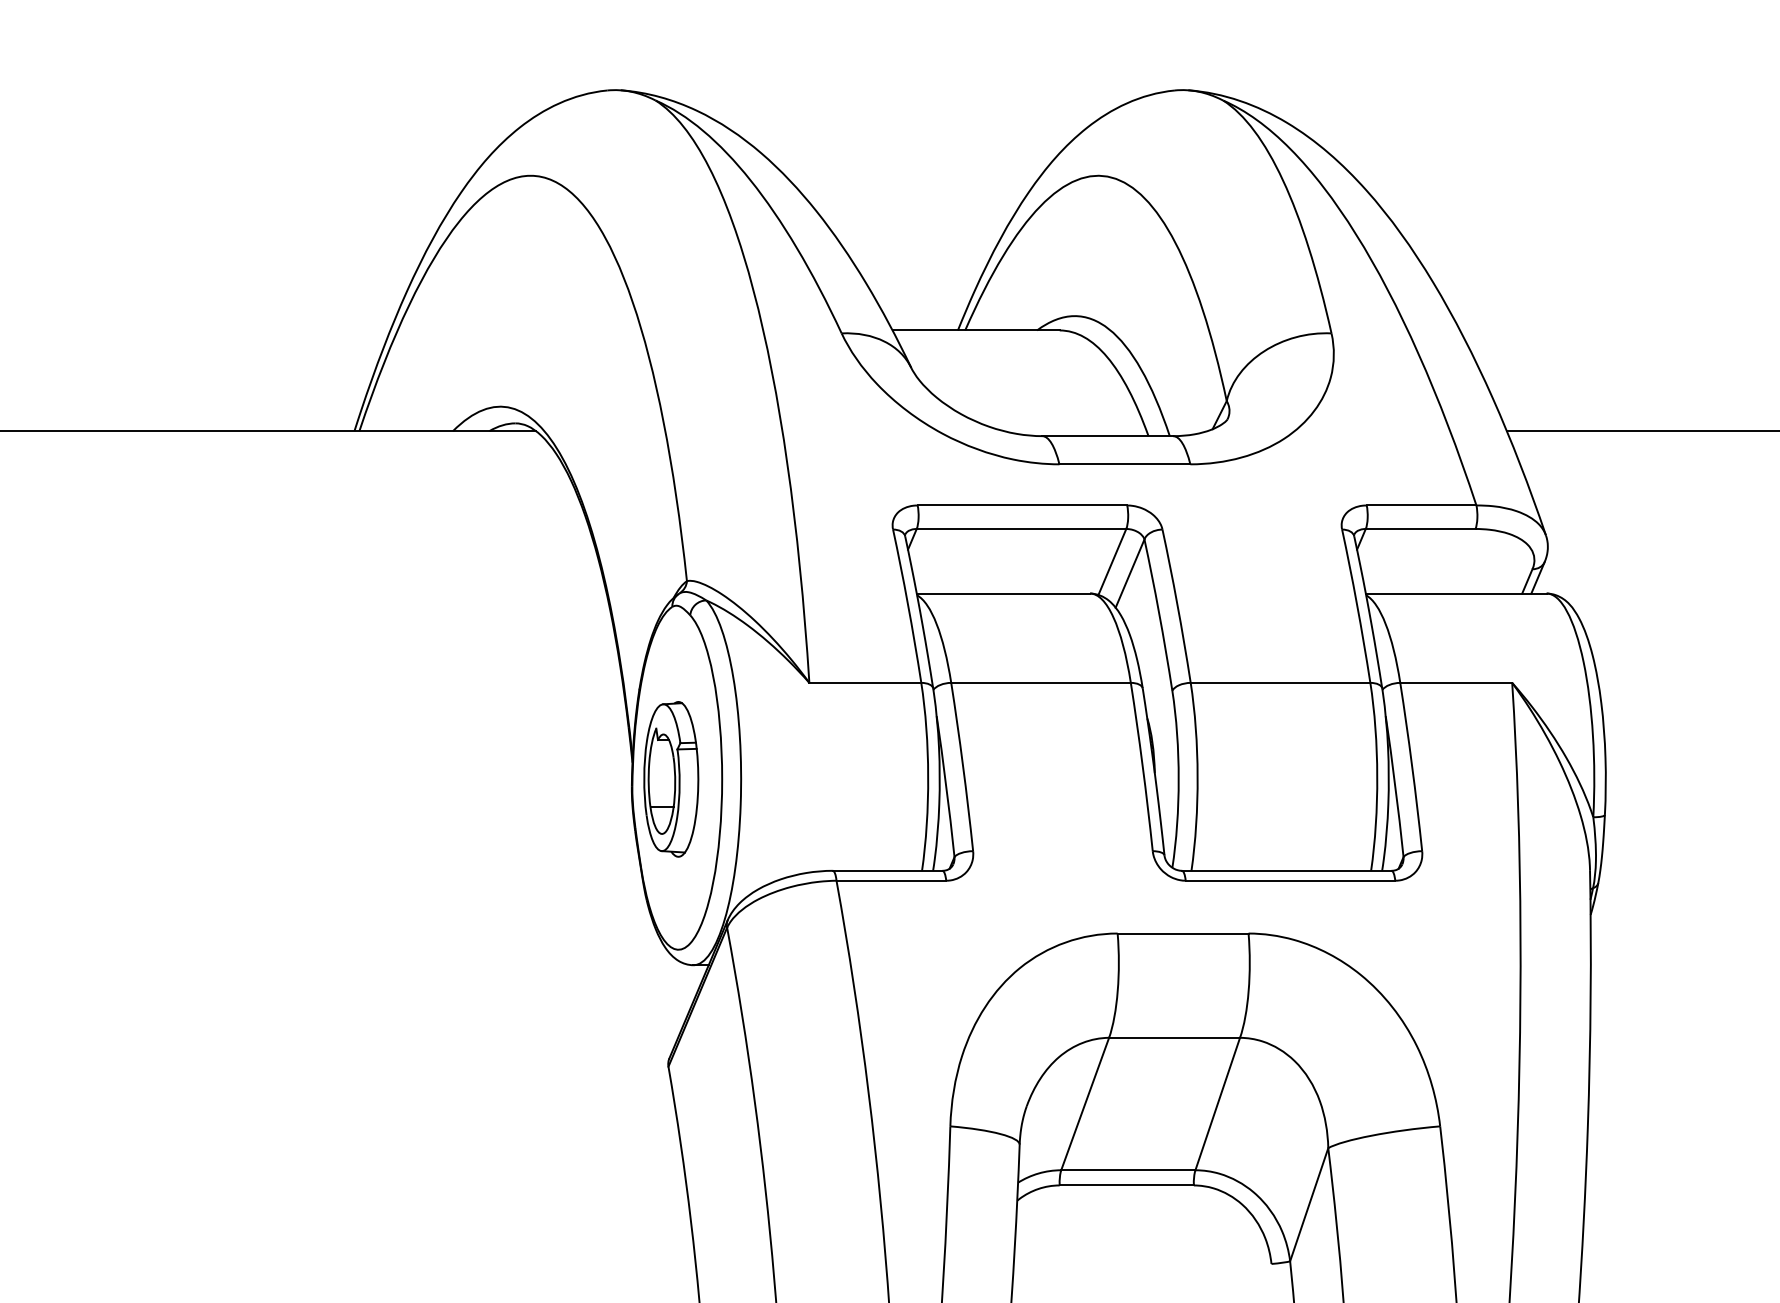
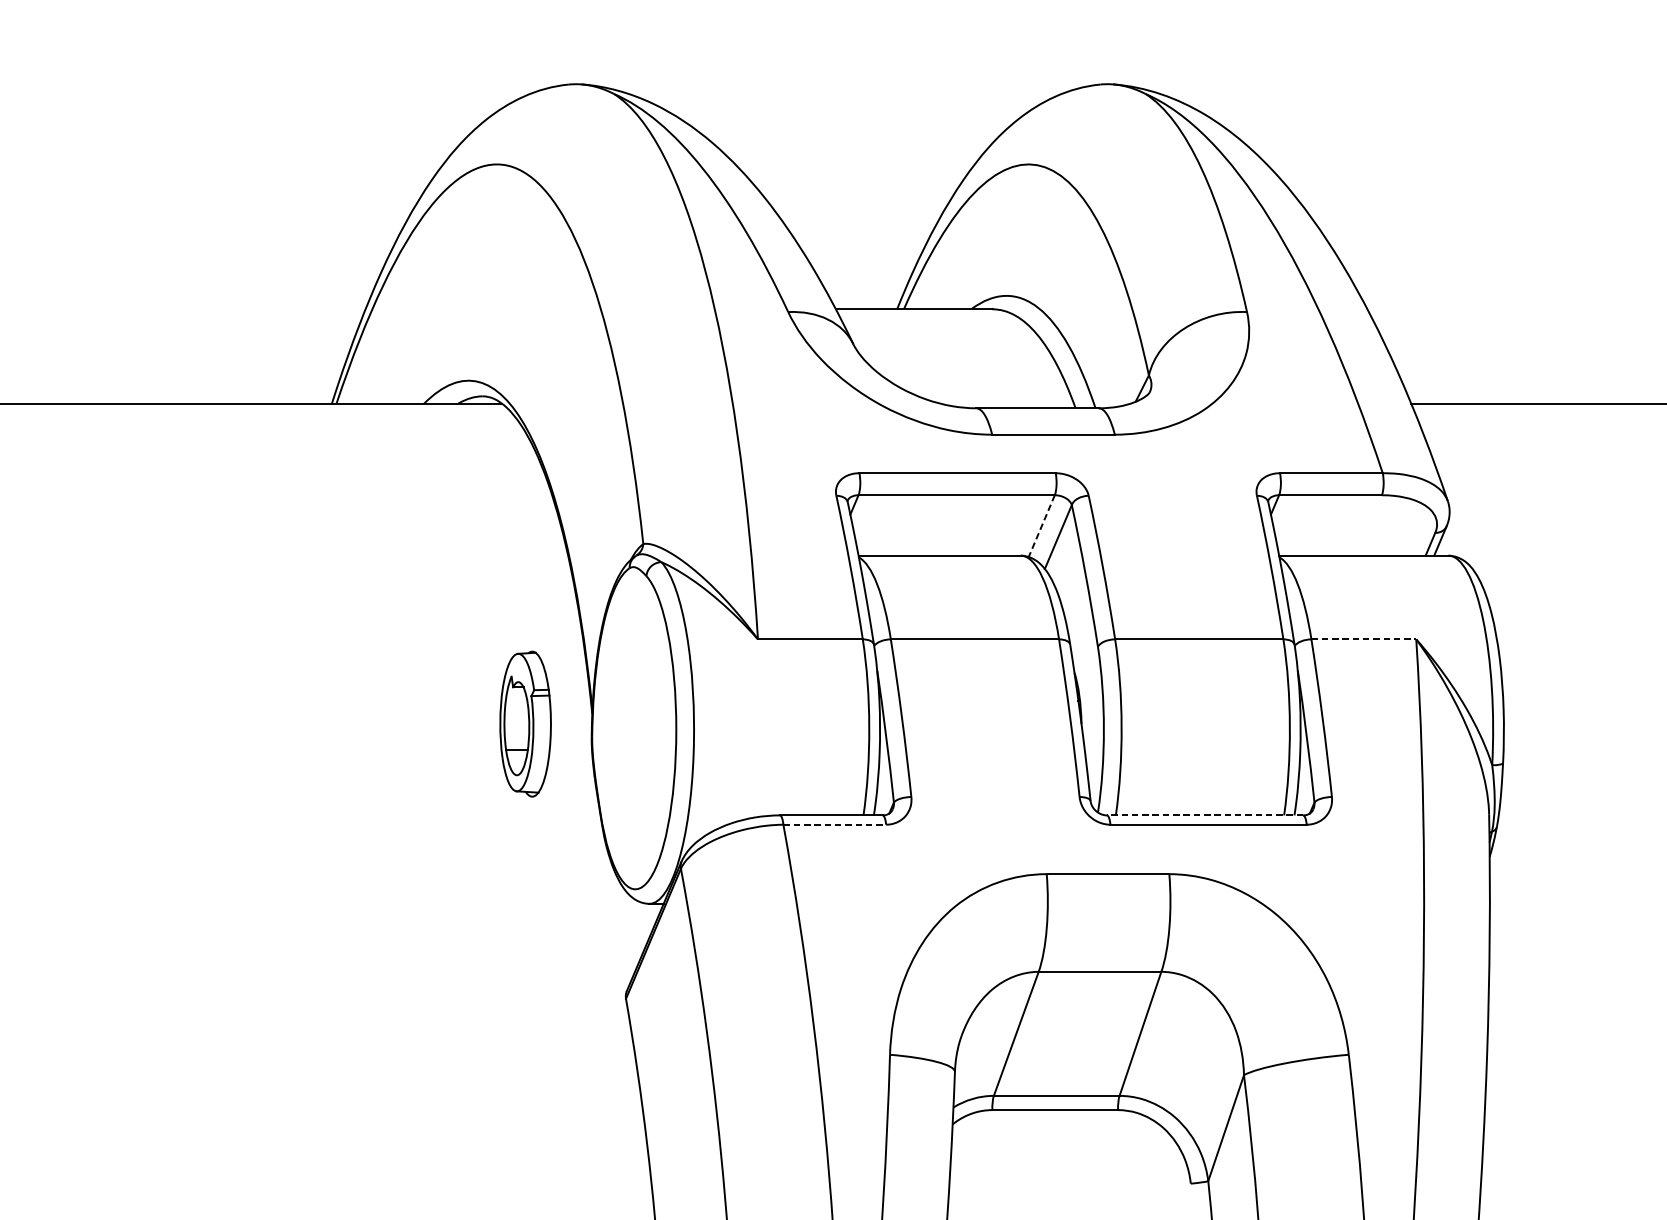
line: (1112, 561) -> (1041, 525), solid -> dashed
line: (1456, 682) -> (1364, 639), solid -> dashed
part: (671, 779) -> (525, 724), moved
line: (1286, 870) -> (1204, 815), solid -> dashed
line: (891, 880) -> (834, 824), solid -> dashed

